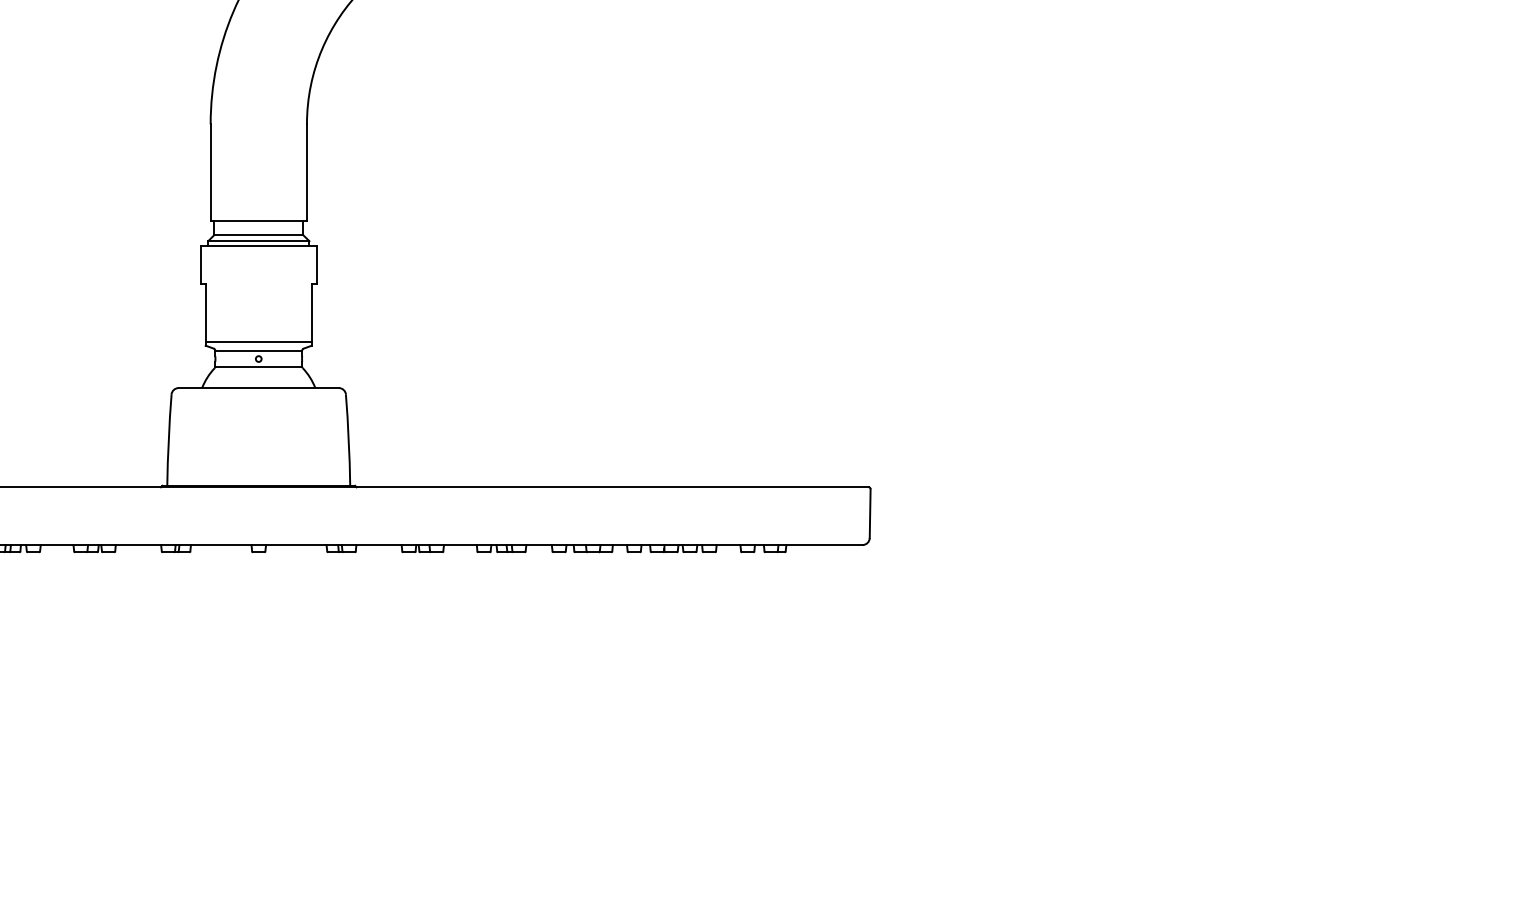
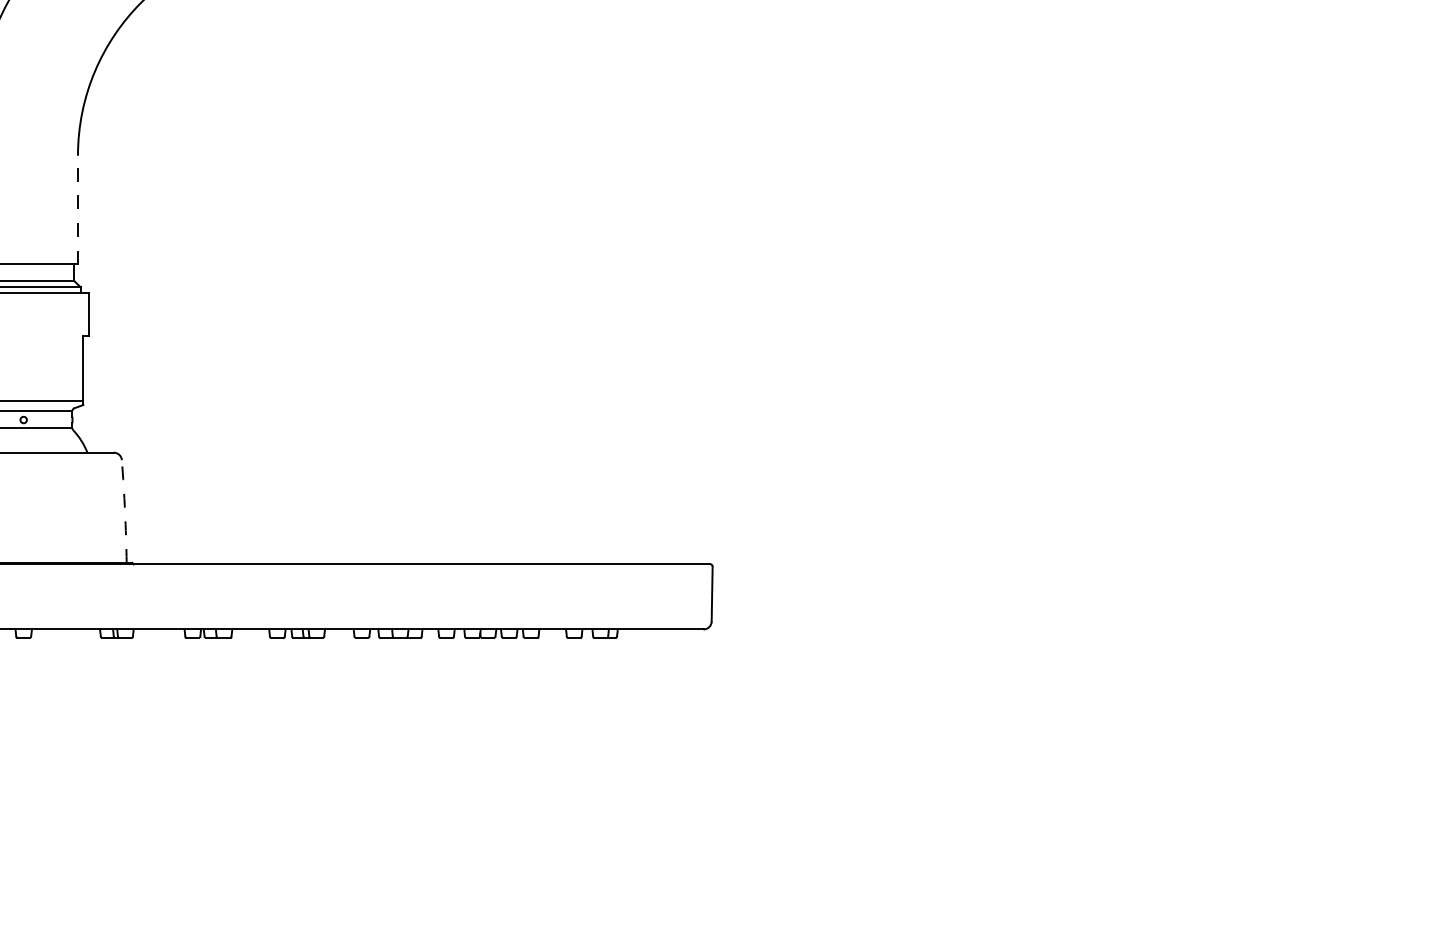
line: (306, 172) -> (77, 209), solid -> dashed
arc: (348, 440) -> (124, 511), solid -> dashed

